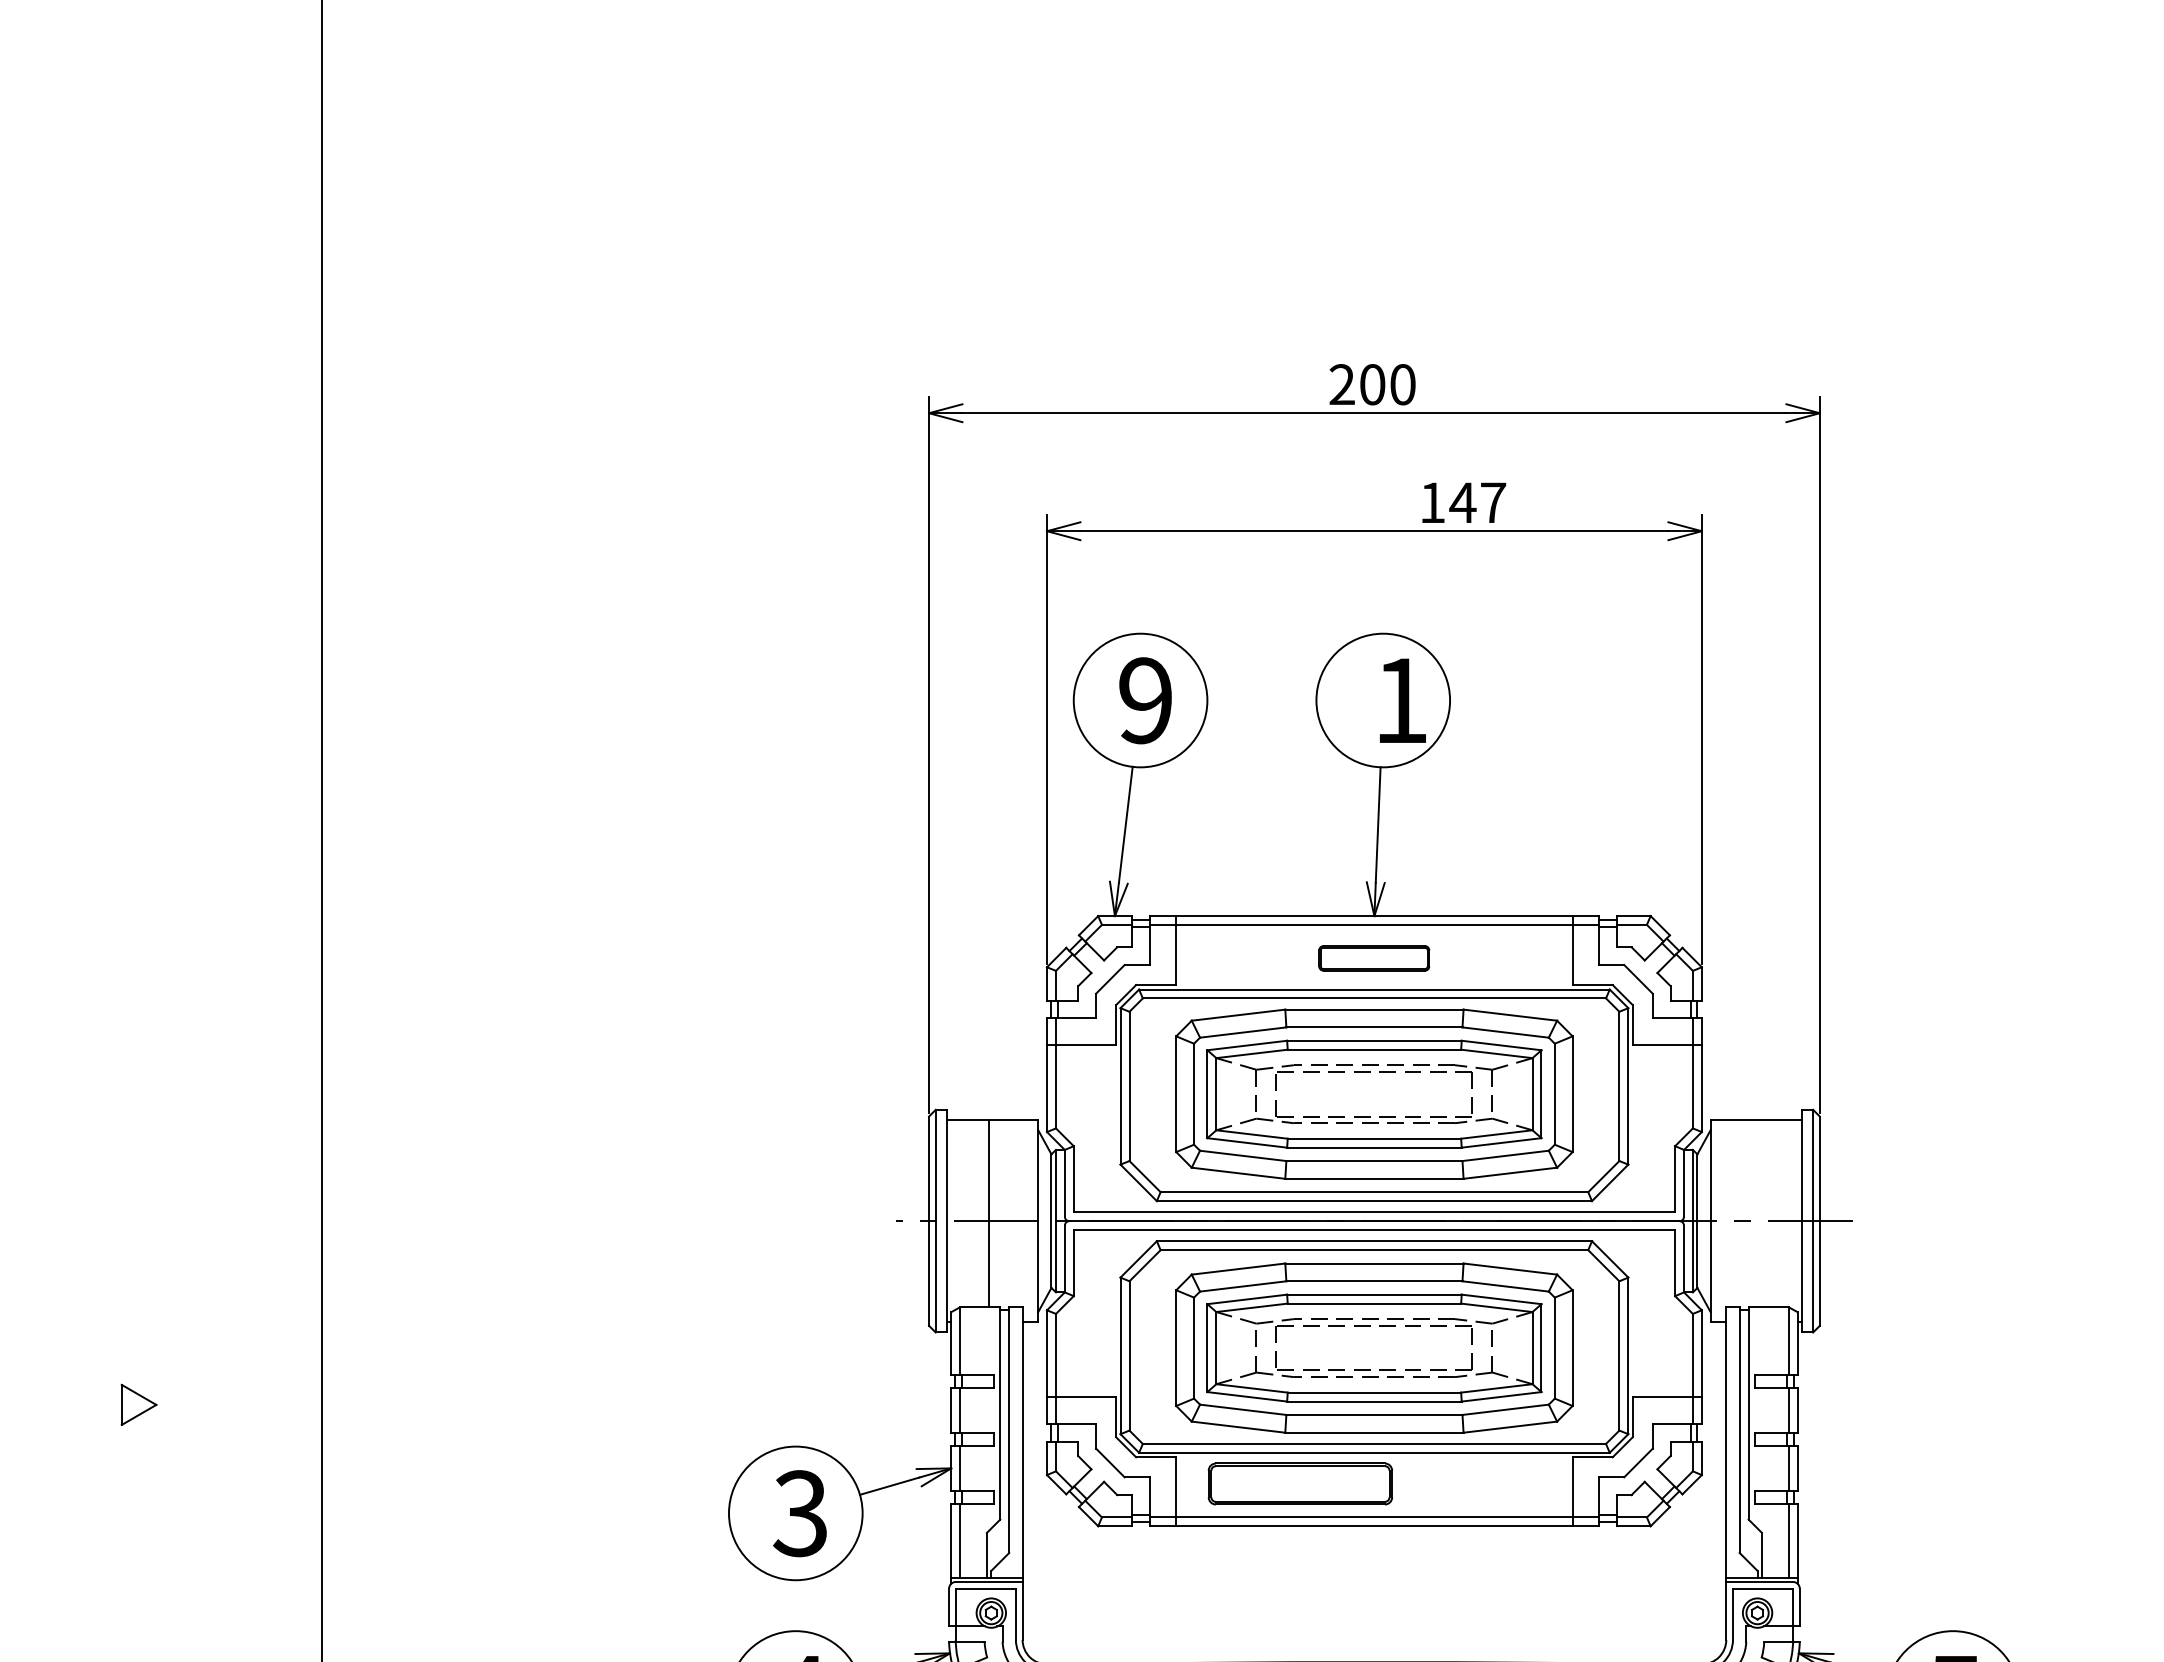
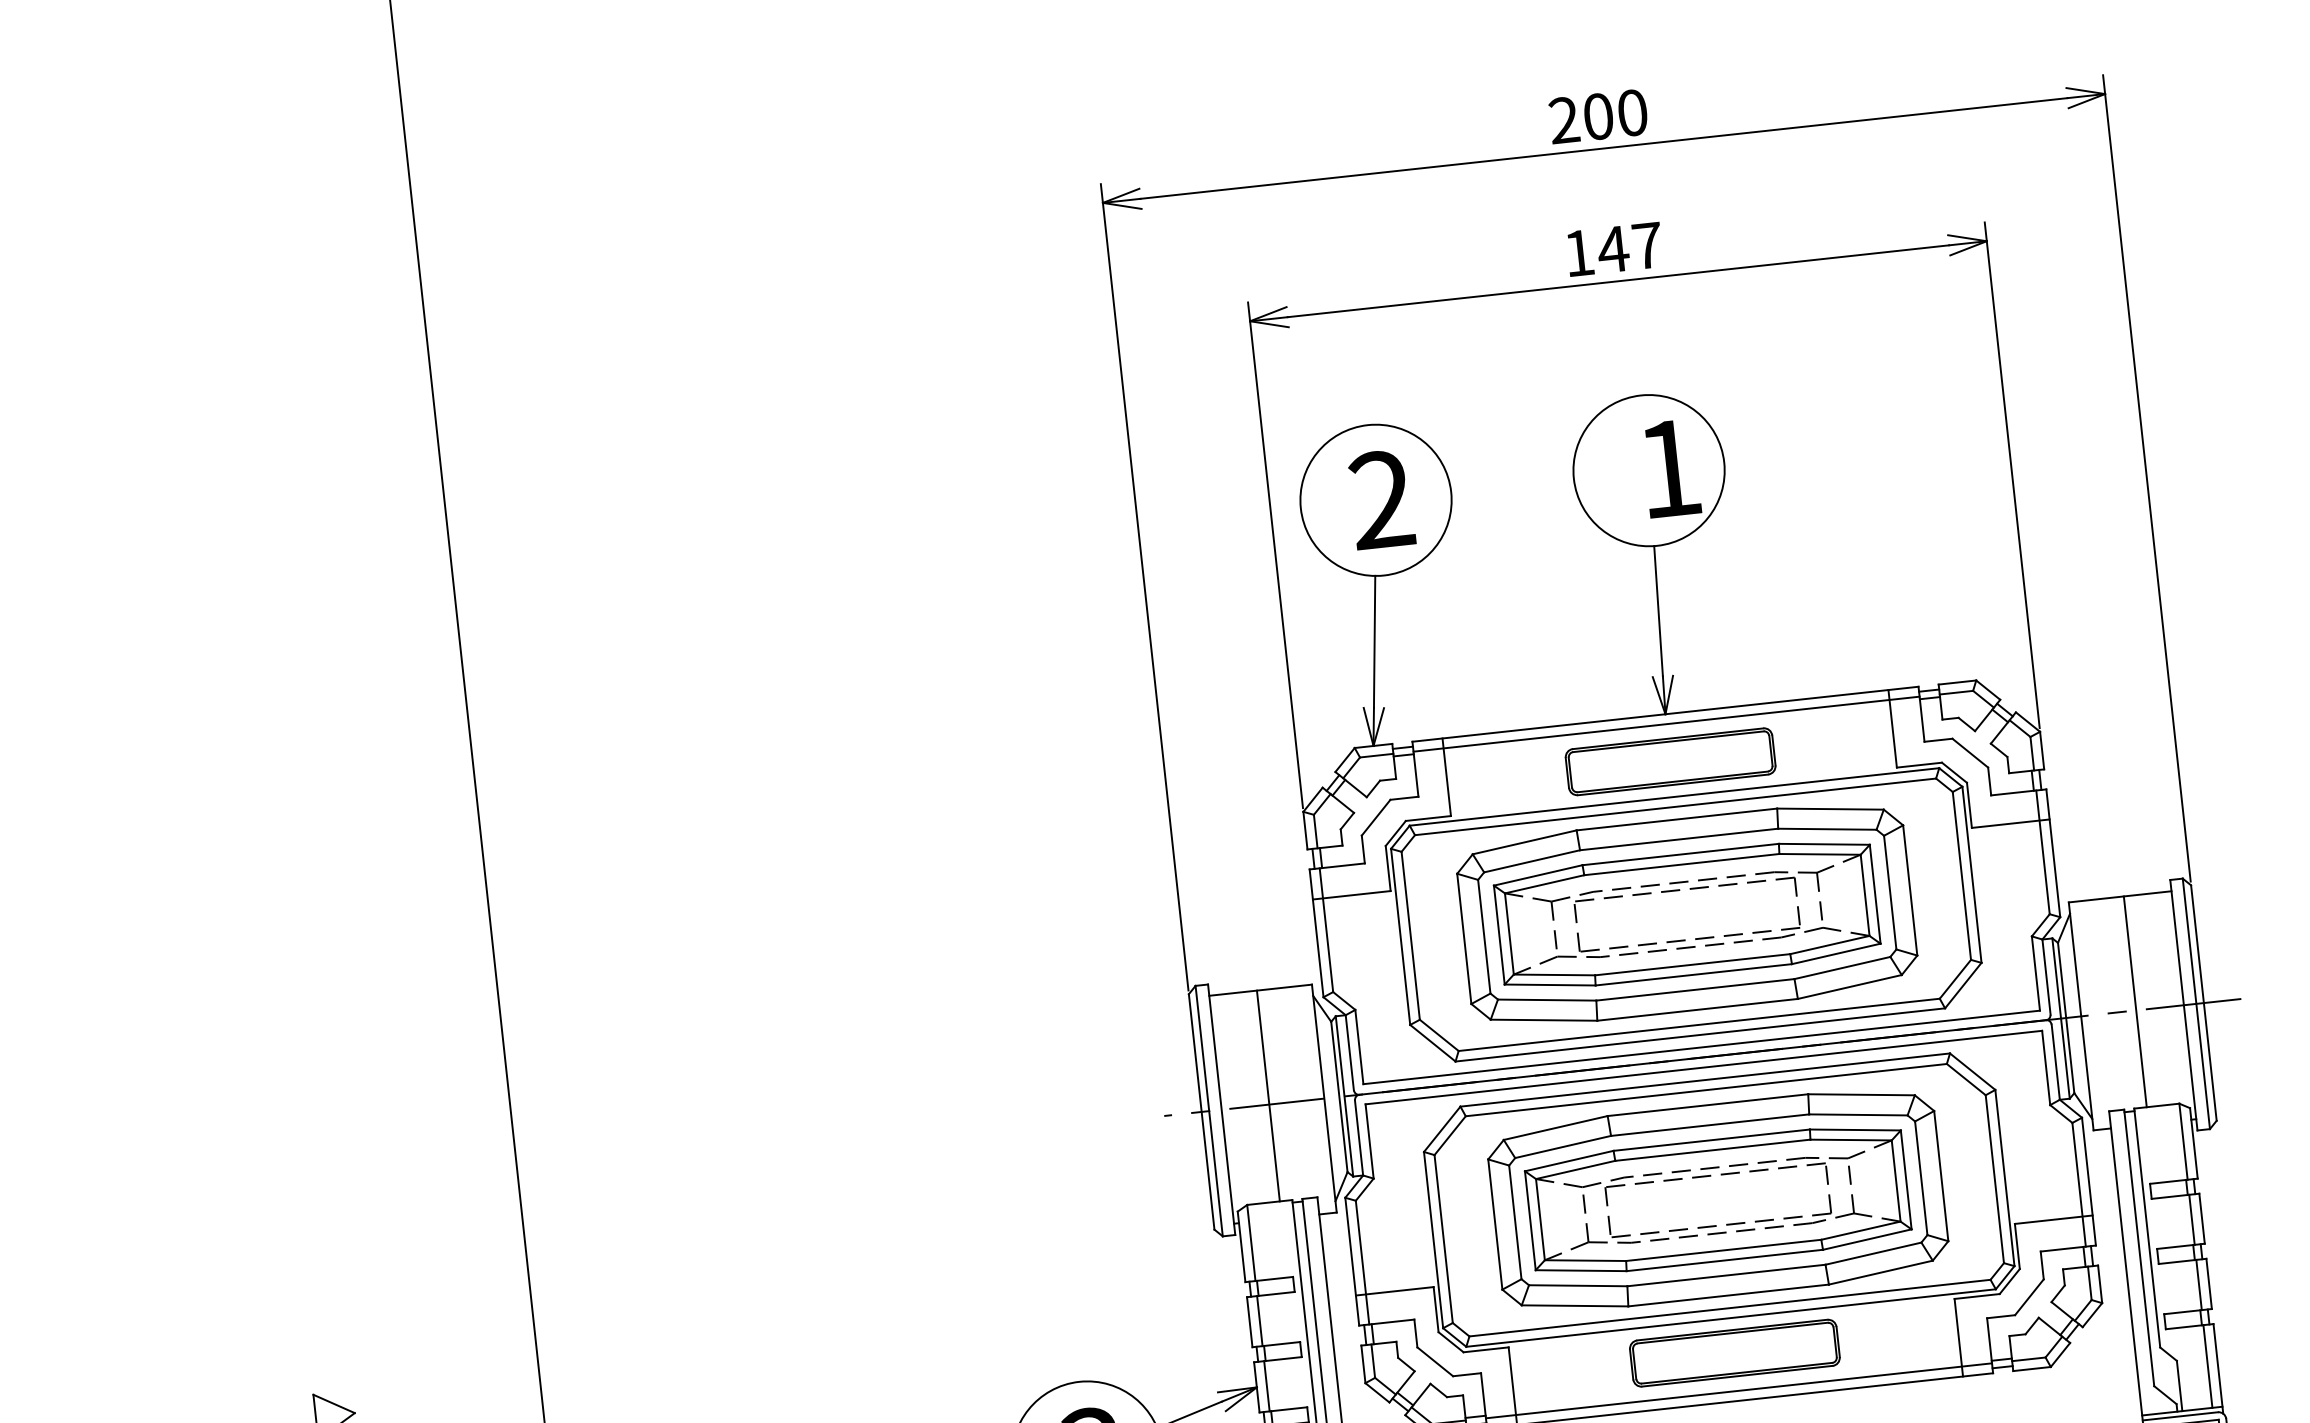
text: (1464, 502) -> (1615, 248), moved
text: (1145, 700) -> (1381, 499), 9 -> 2
part: (1373, 958) -> (1669, 762), size x1.67
line: (1759, 1213) -> (2135, 1001), added
part: (1299, 1483) -> (1733, 1352), moved

